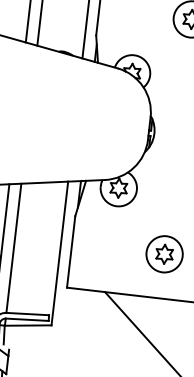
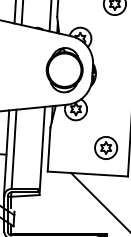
part: (103, 123) -> (64, 70), added

